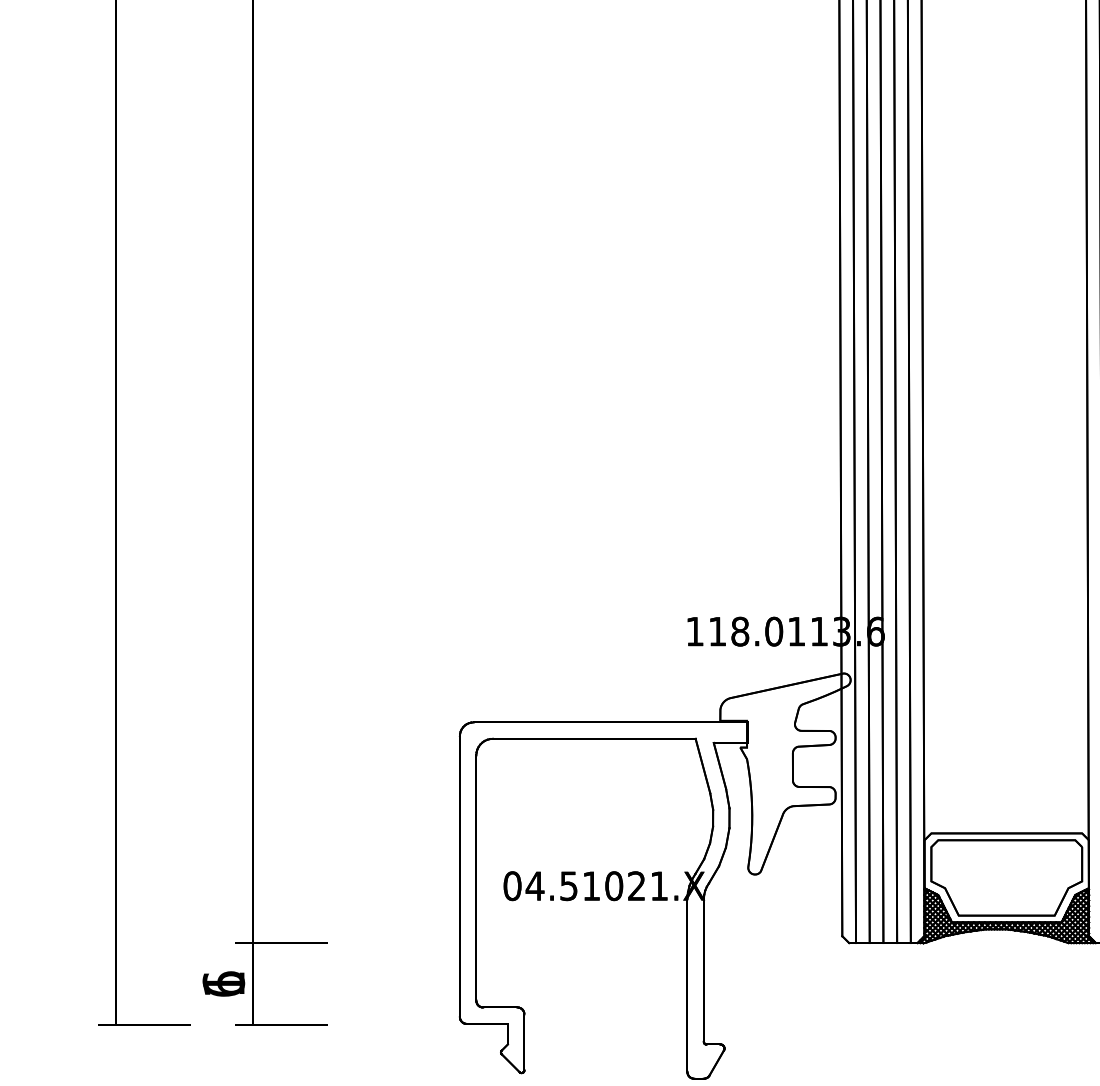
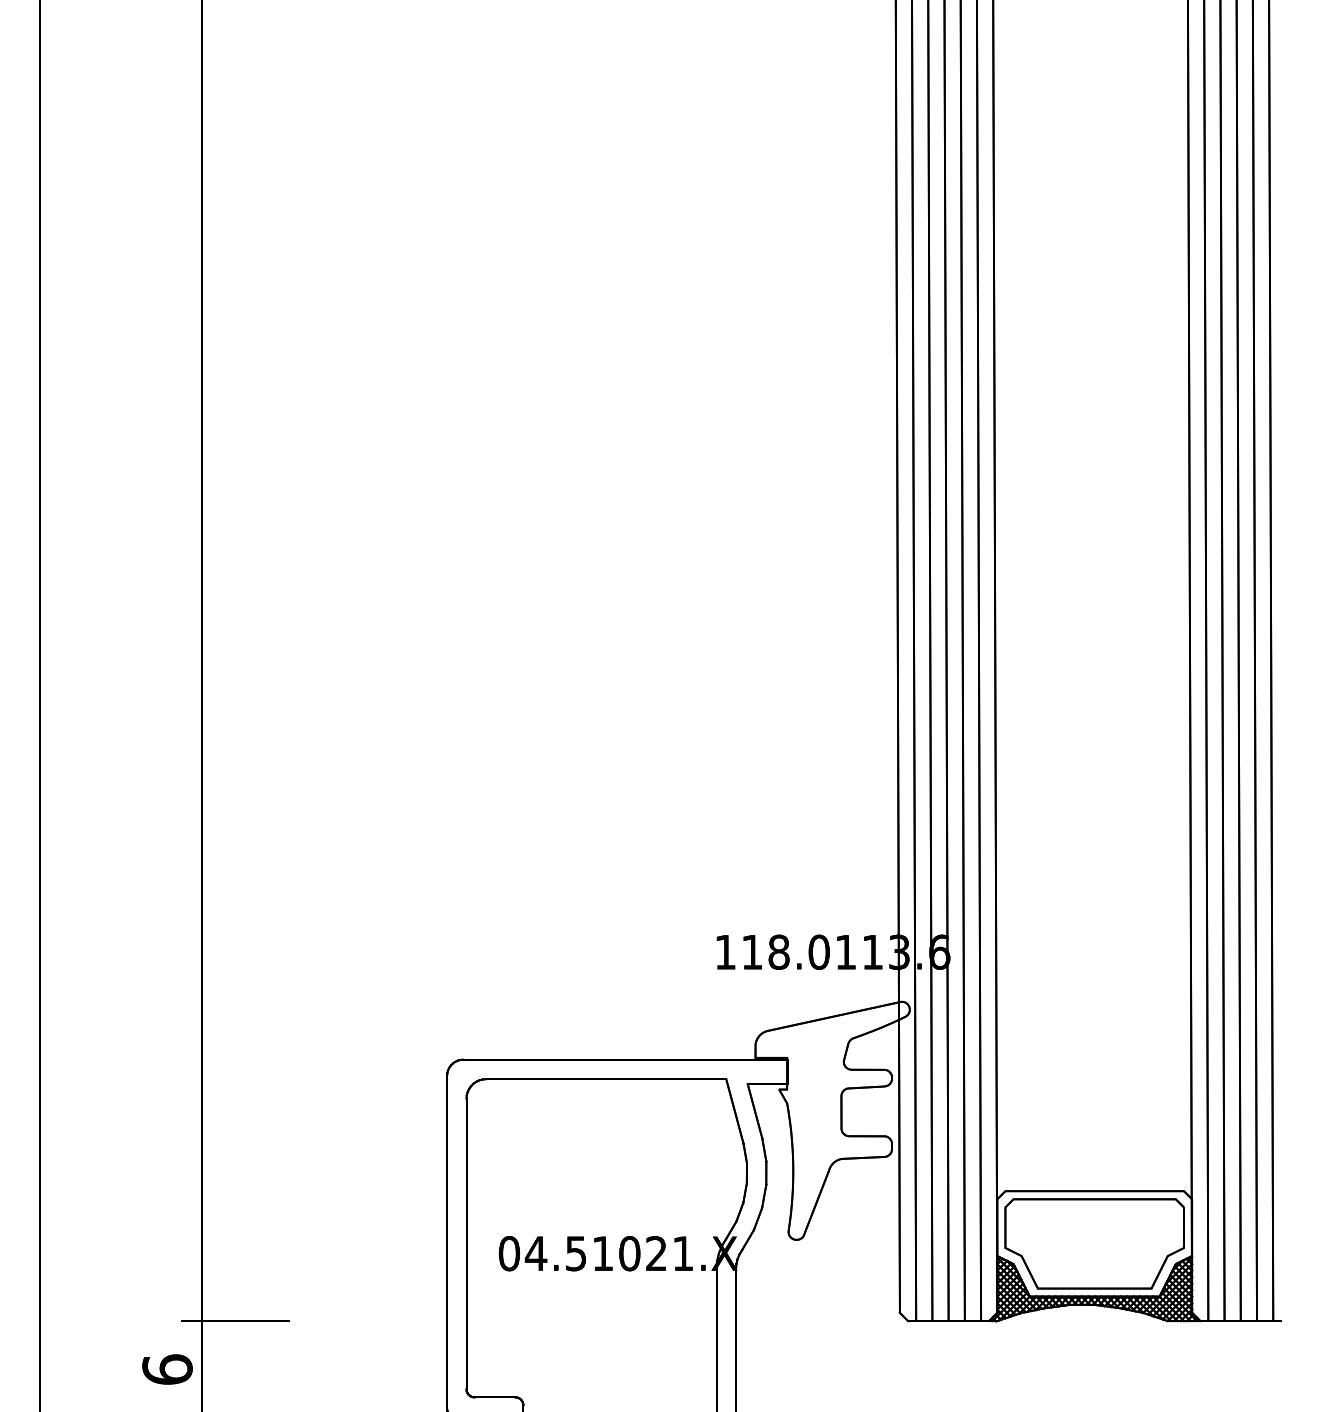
text: (223, 983) -> (167, 1369), 1 -> 6

